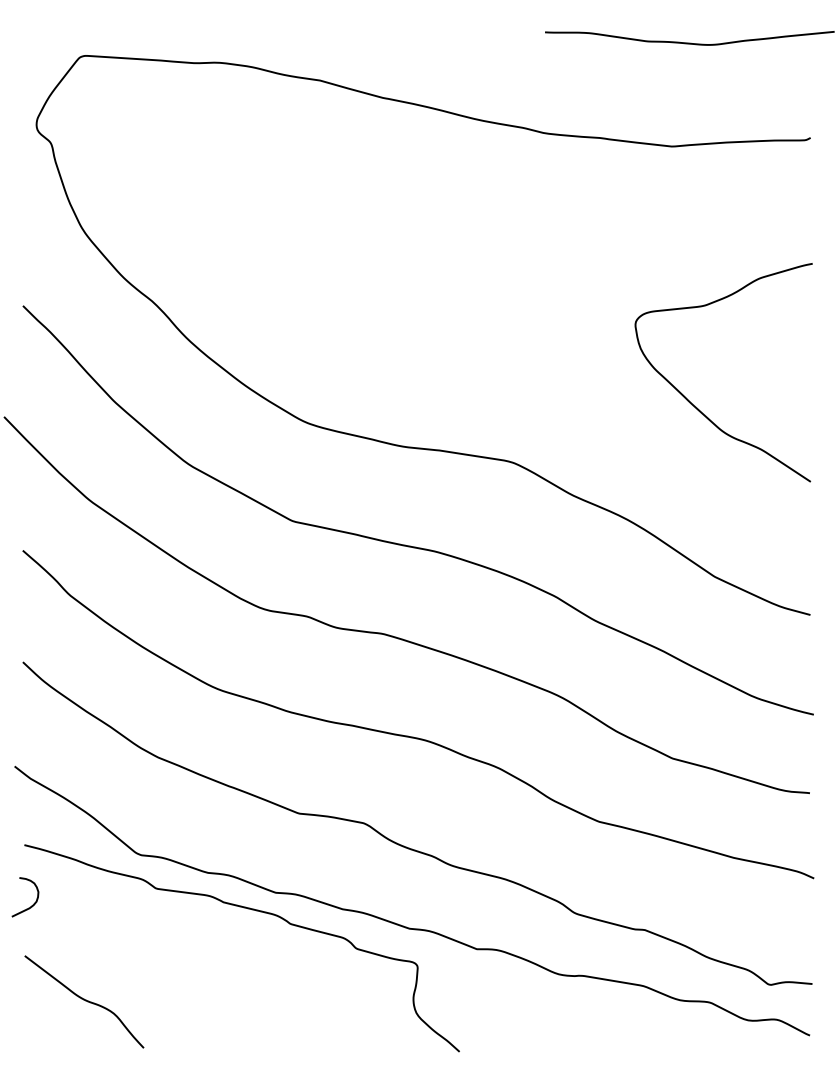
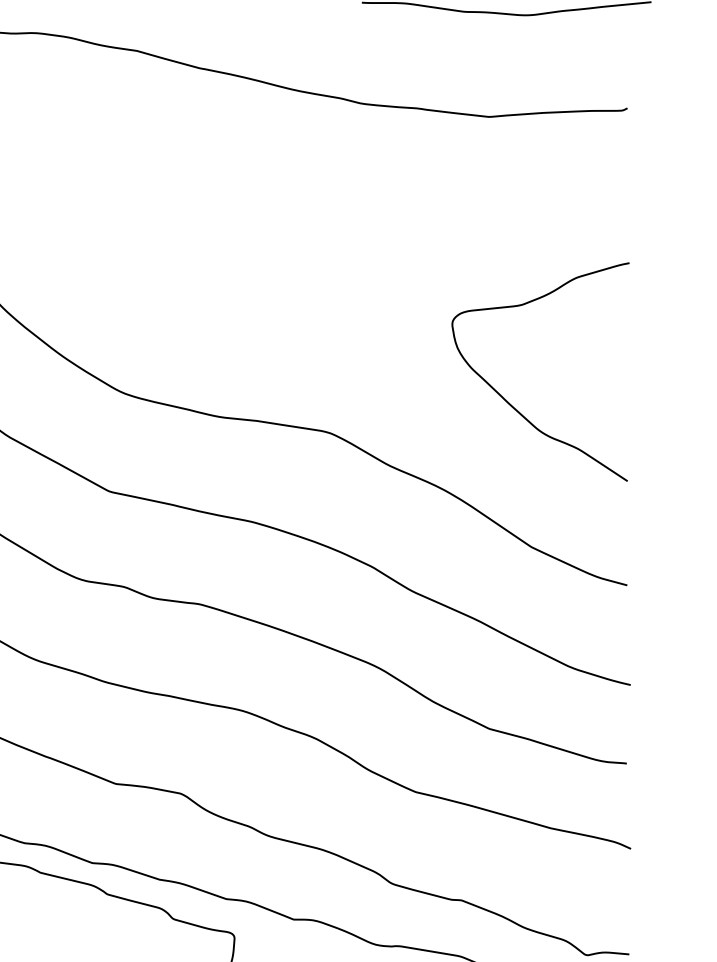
curve: (696, 406) -> (513, 405), moved

